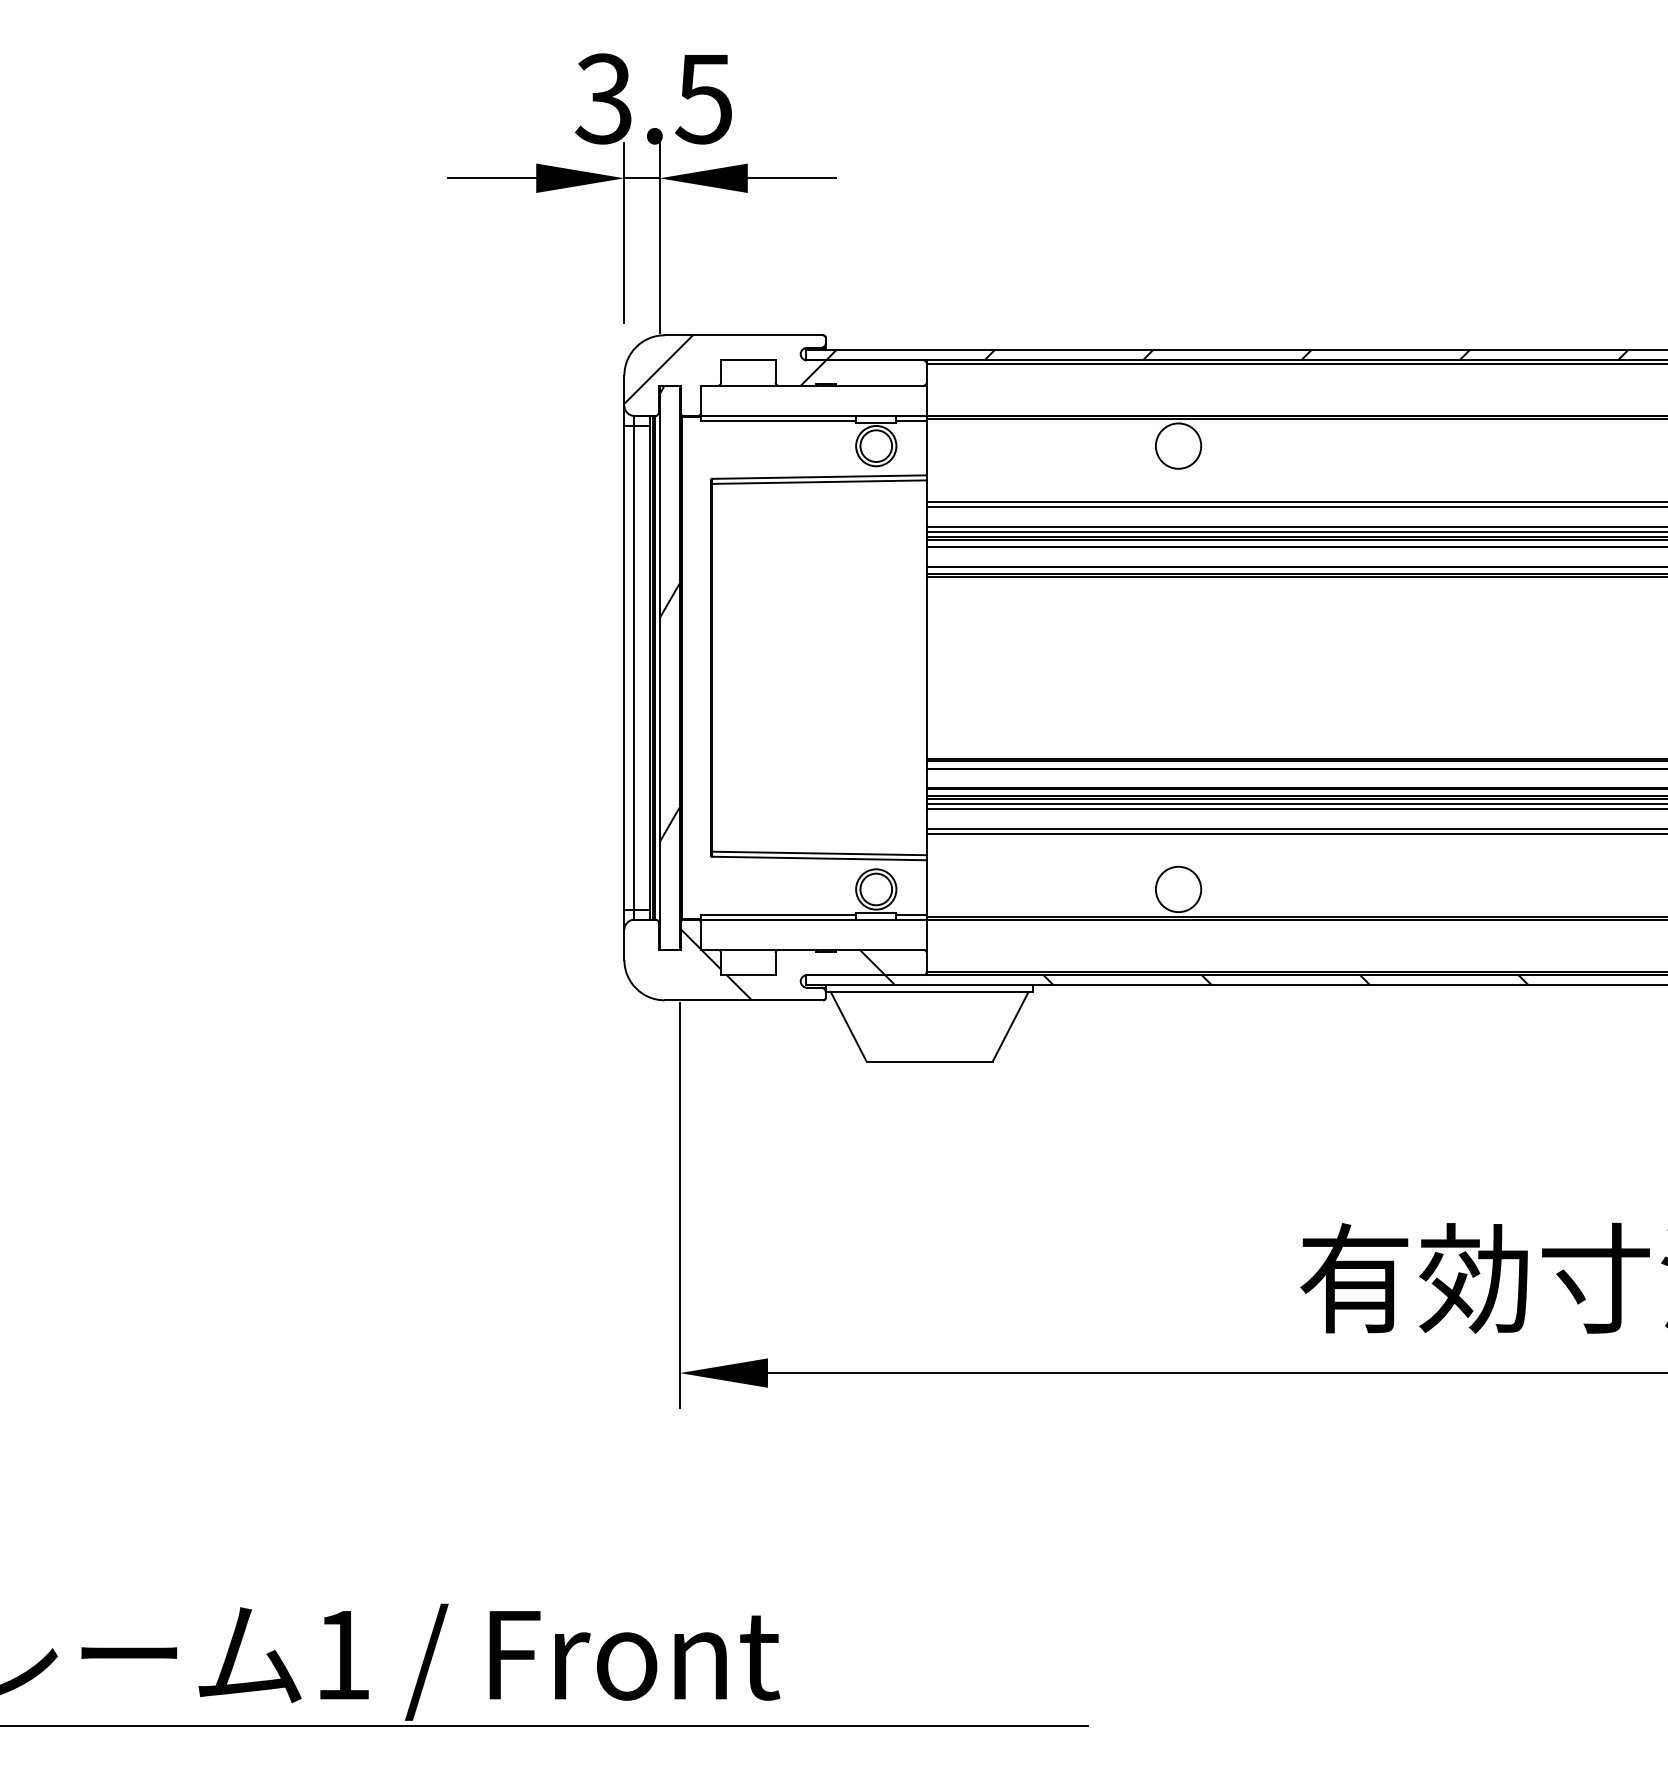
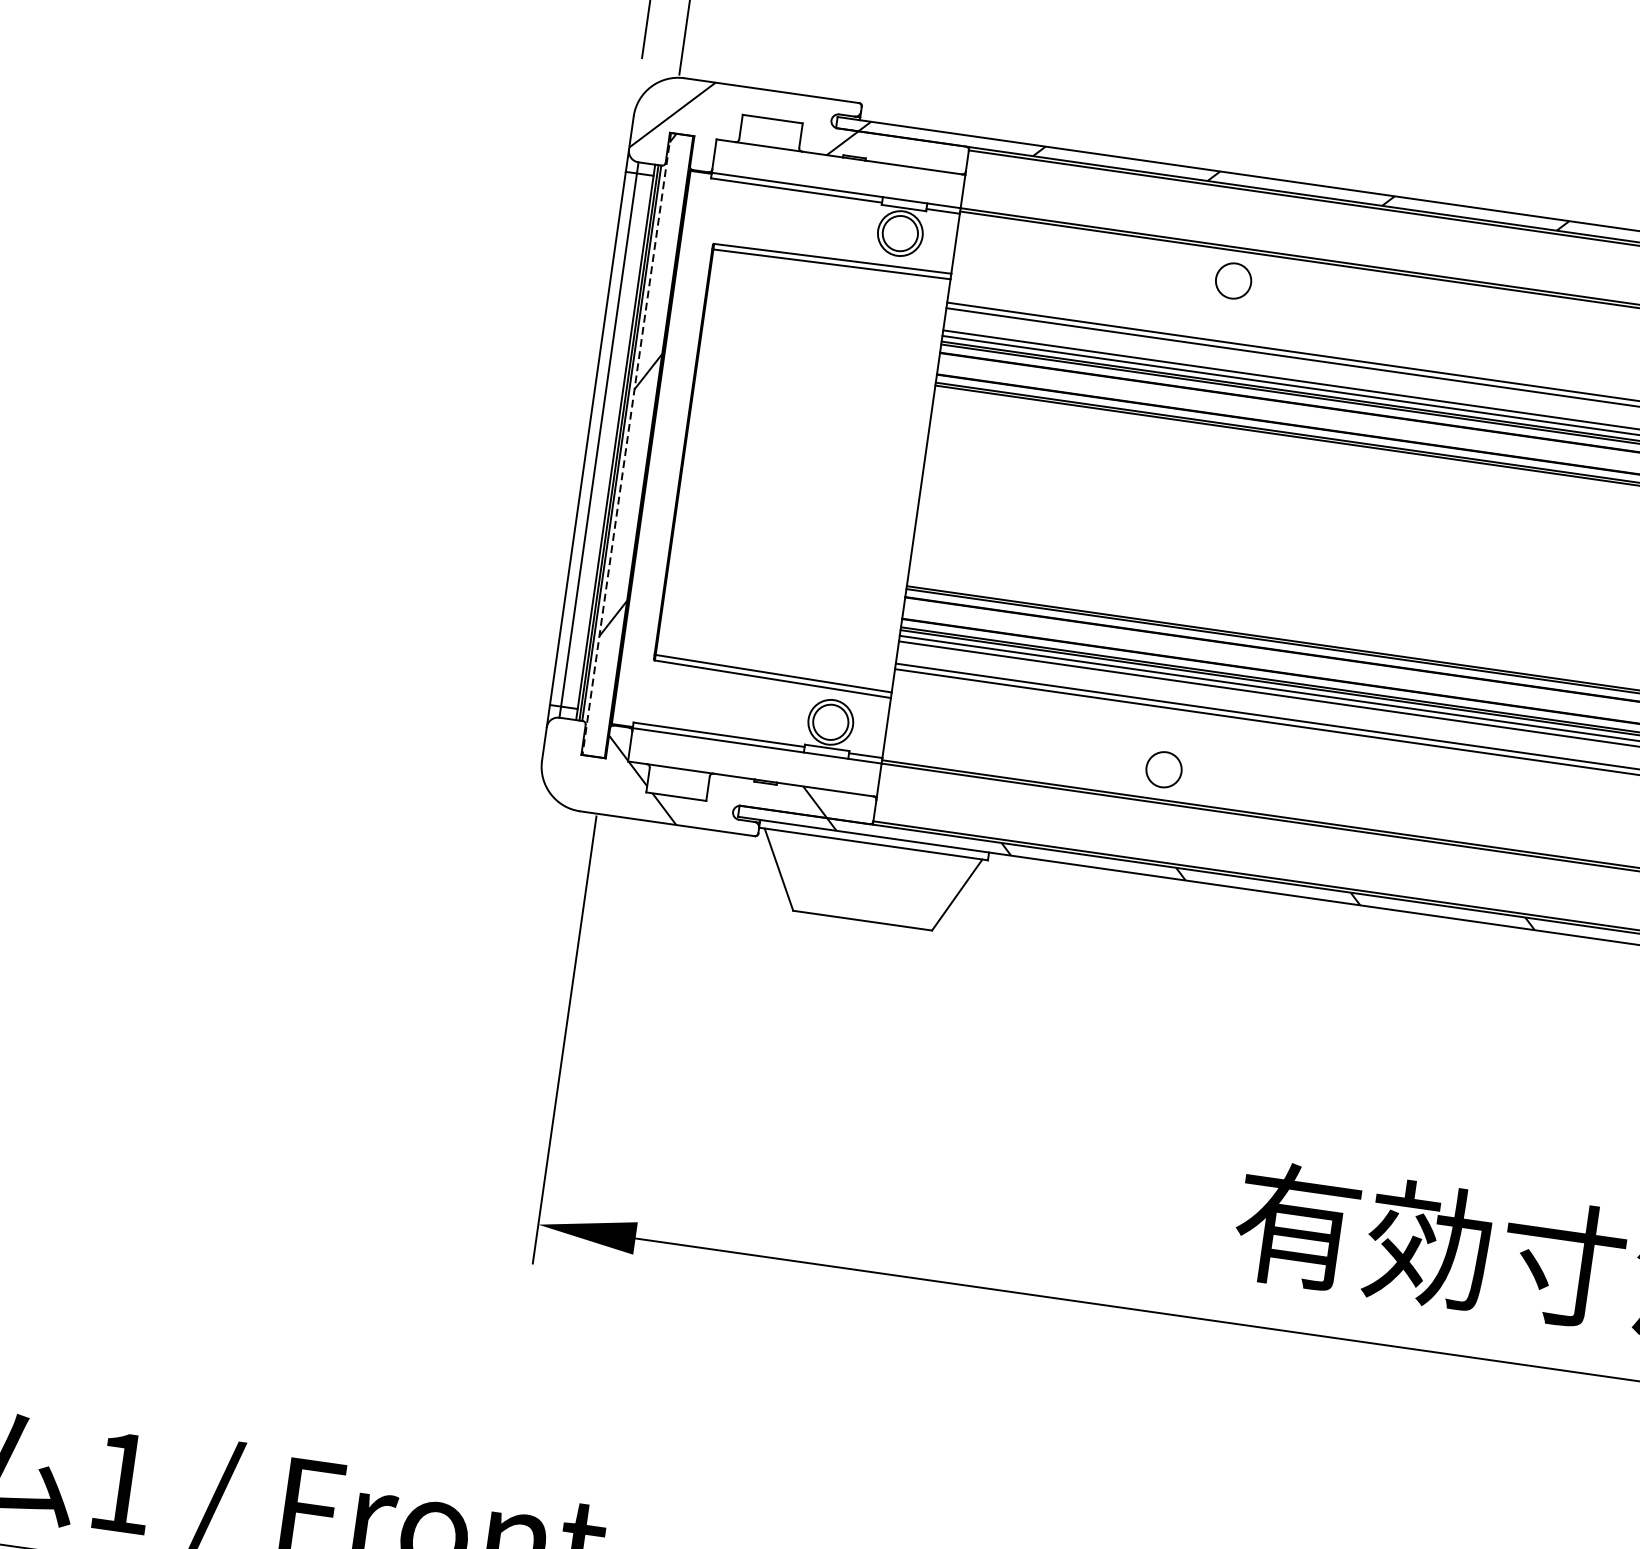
circle: (1178, 445) -> (1233, 280), size x0.7
line: (659, 668) -> (626, 444), solid -> dashed
circle: (1178, 889) -> (1163, 769), size x0.7

